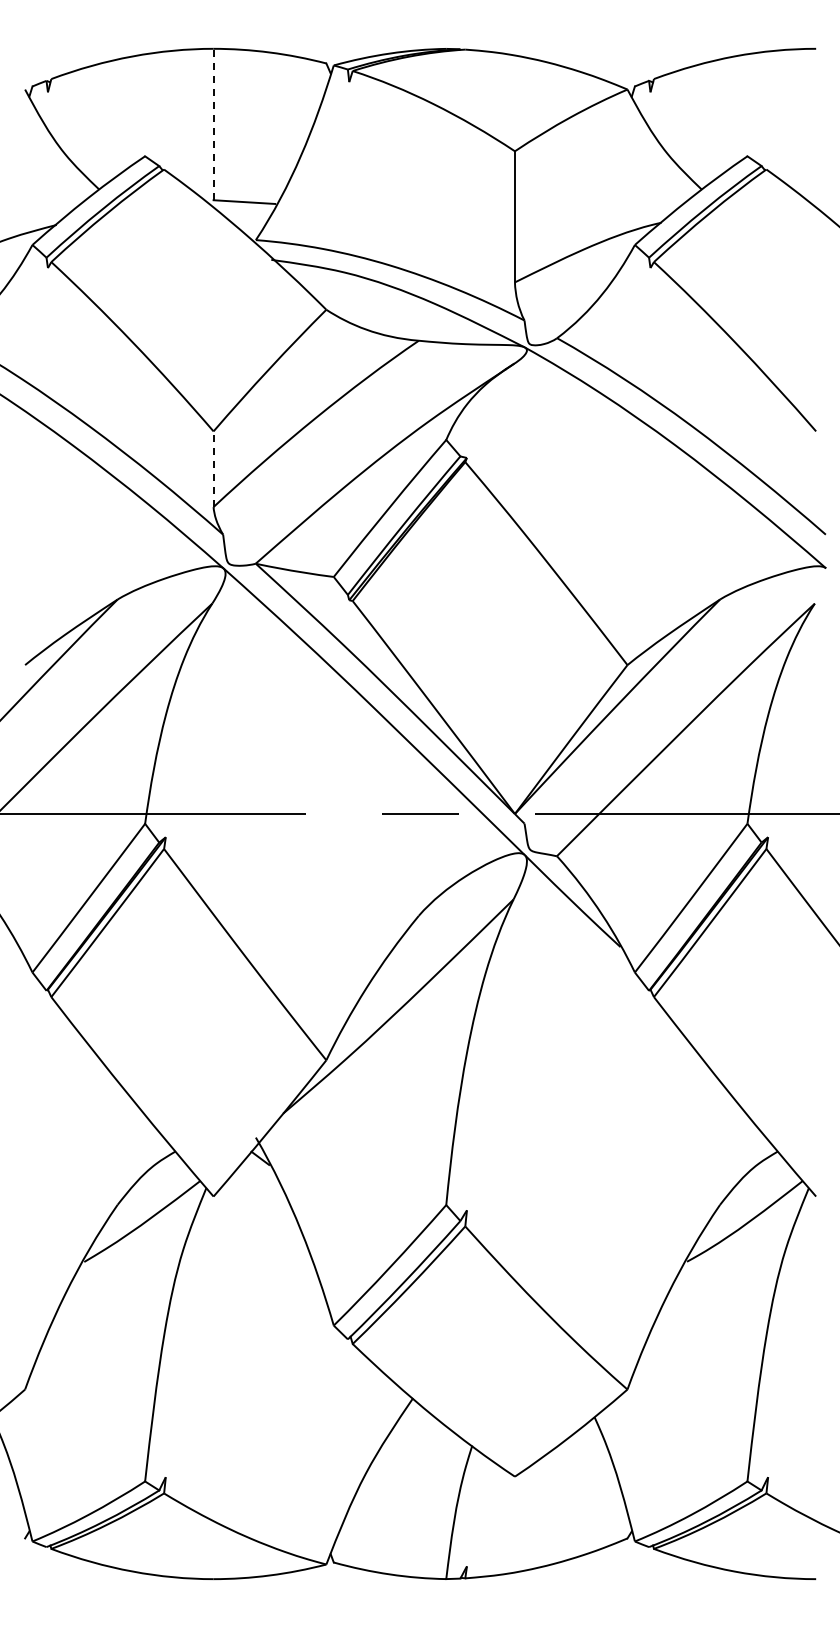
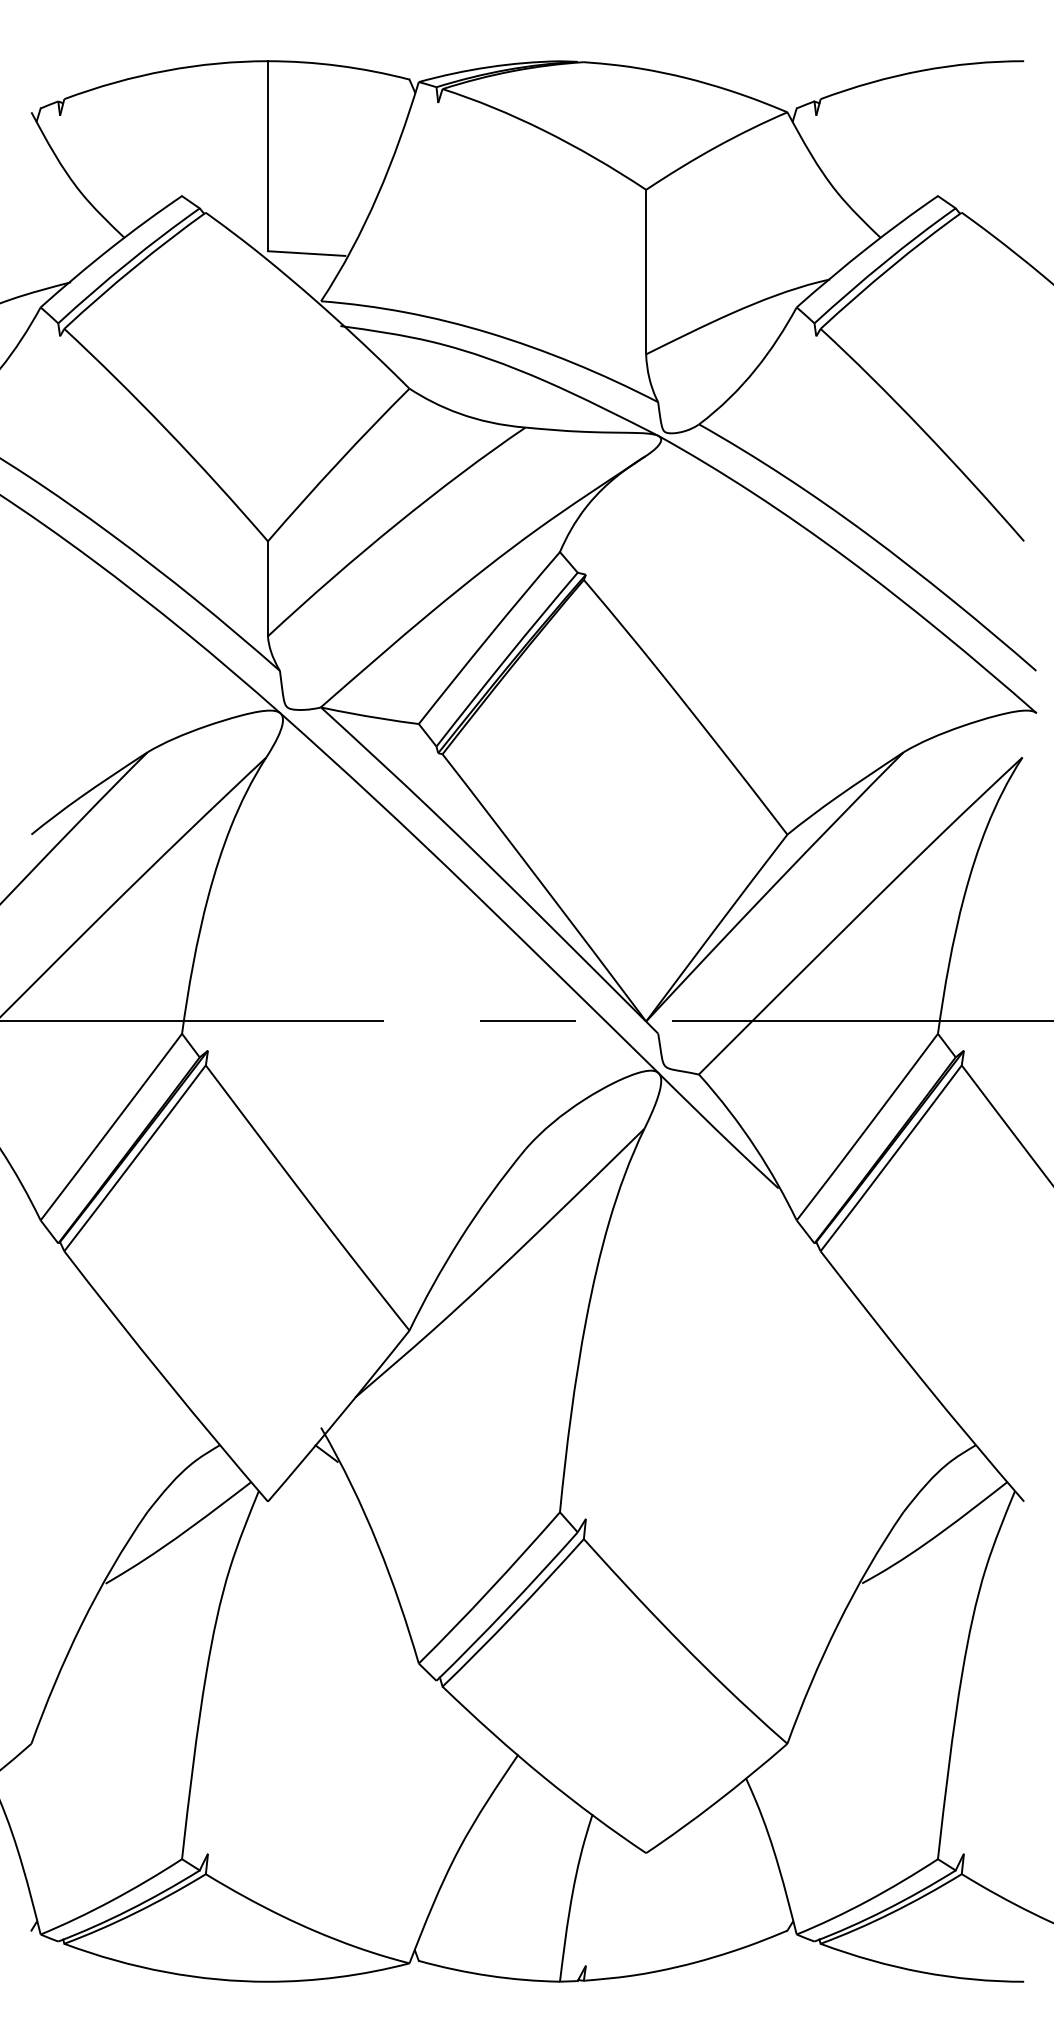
line: (213, 124) -> (267, 156), dashed -> solid
line: (213, 469) -> (267, 589), dashed -> solid

